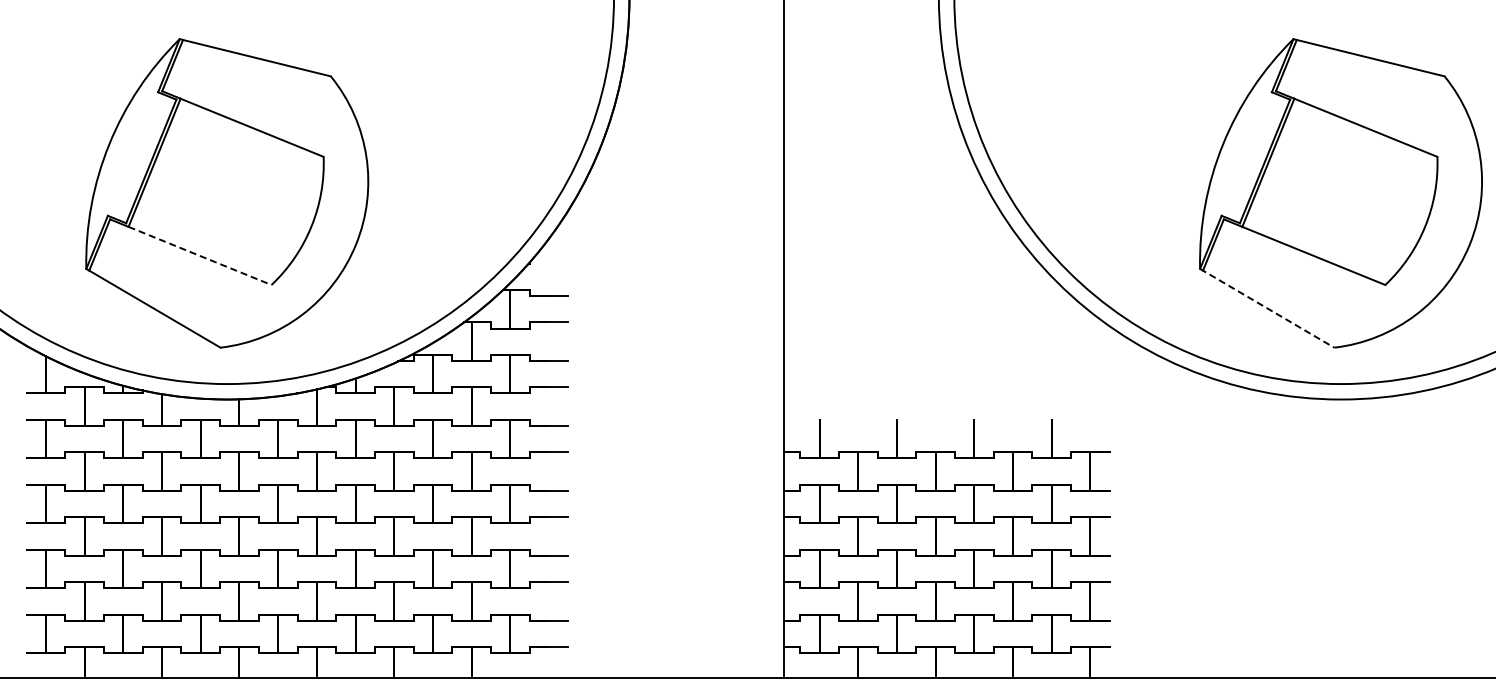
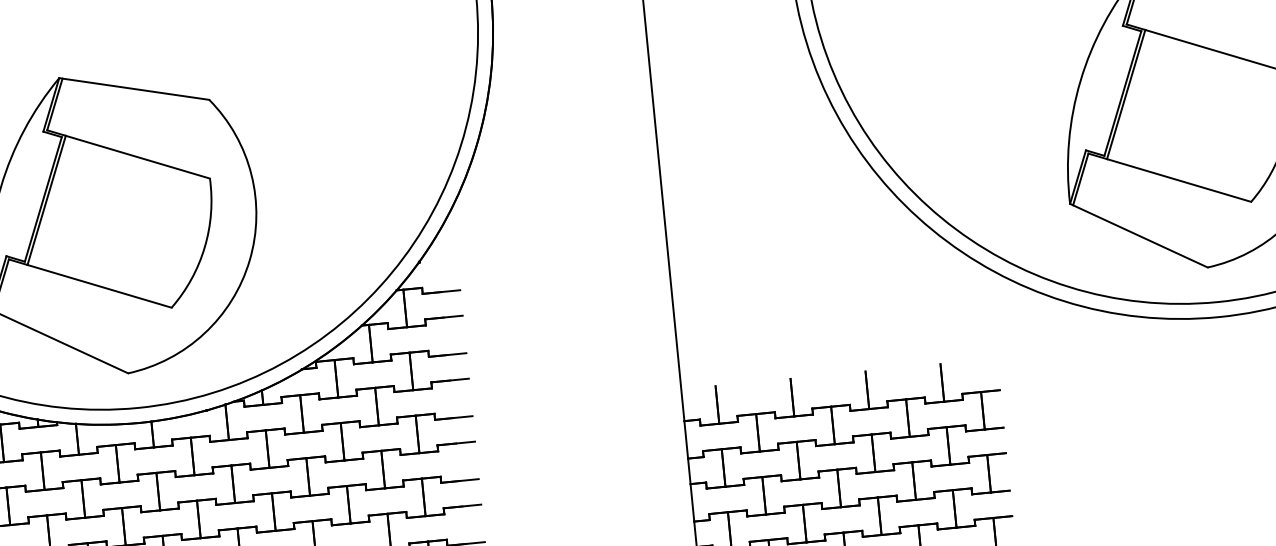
line: (200, 256) -> (100, 286), dashed -> solid
line: (1267, 308) -> (1139, 235), dashed -> solid

